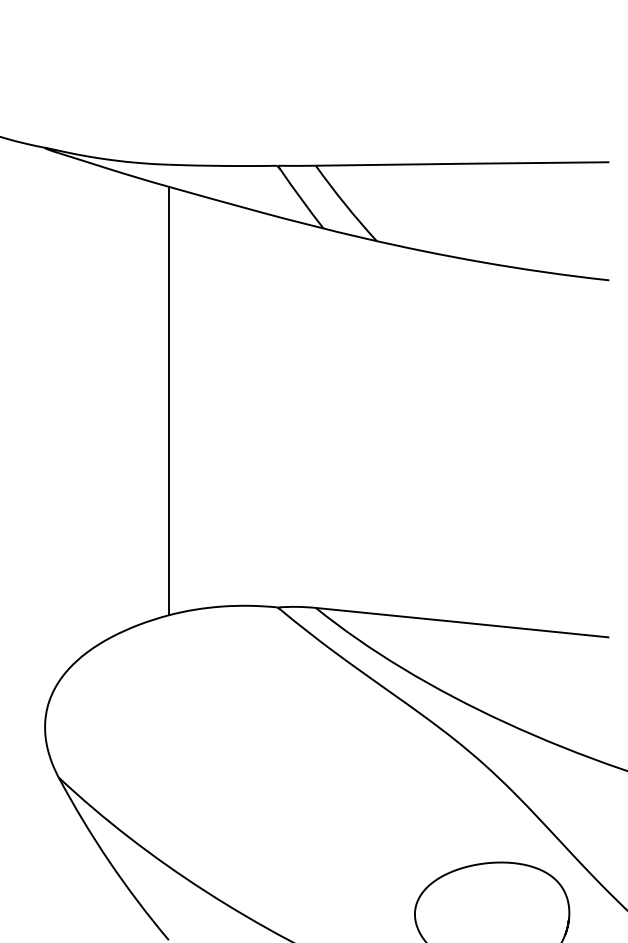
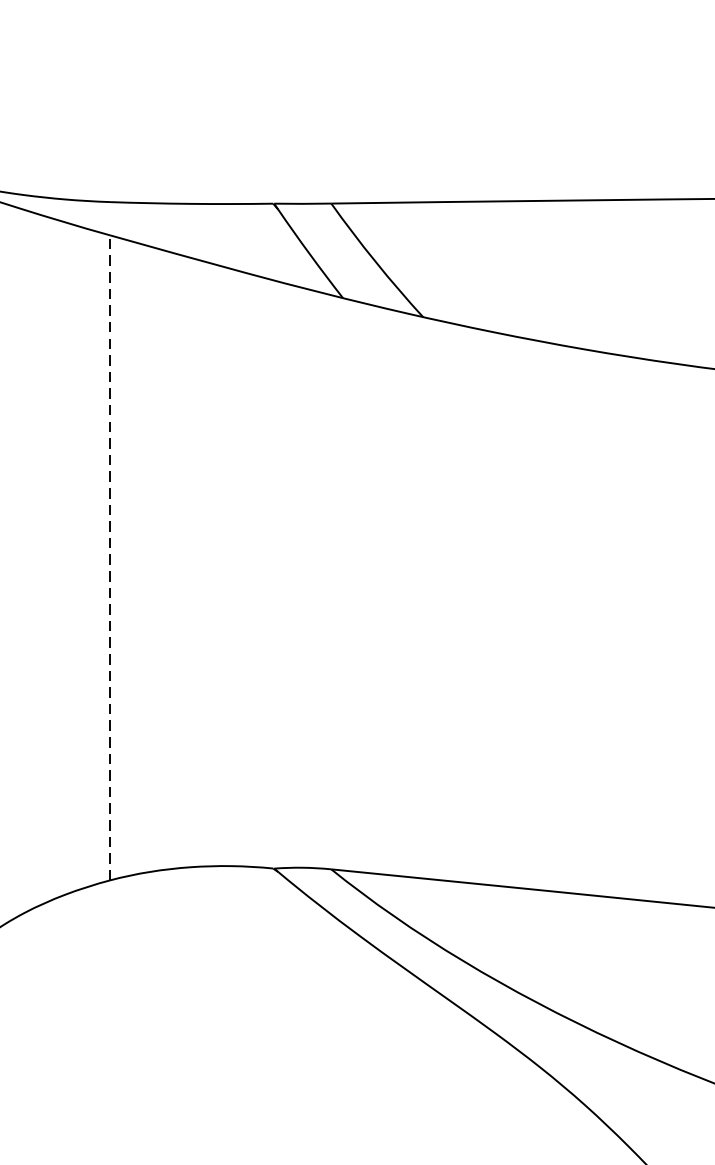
line: (168, 400) -> (109, 557), solid -> dashed

